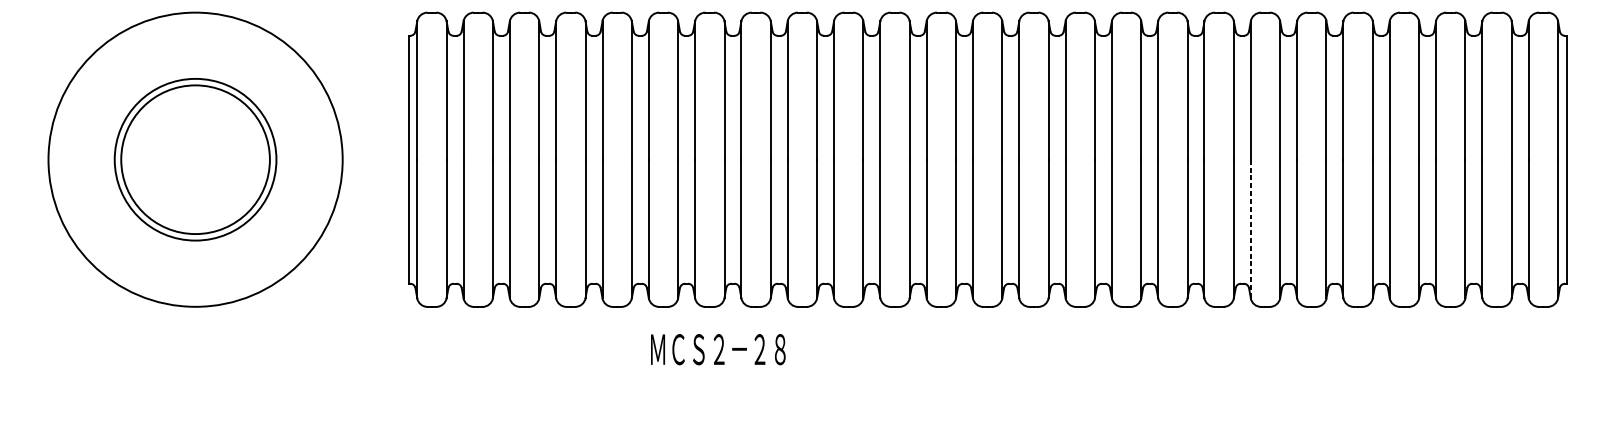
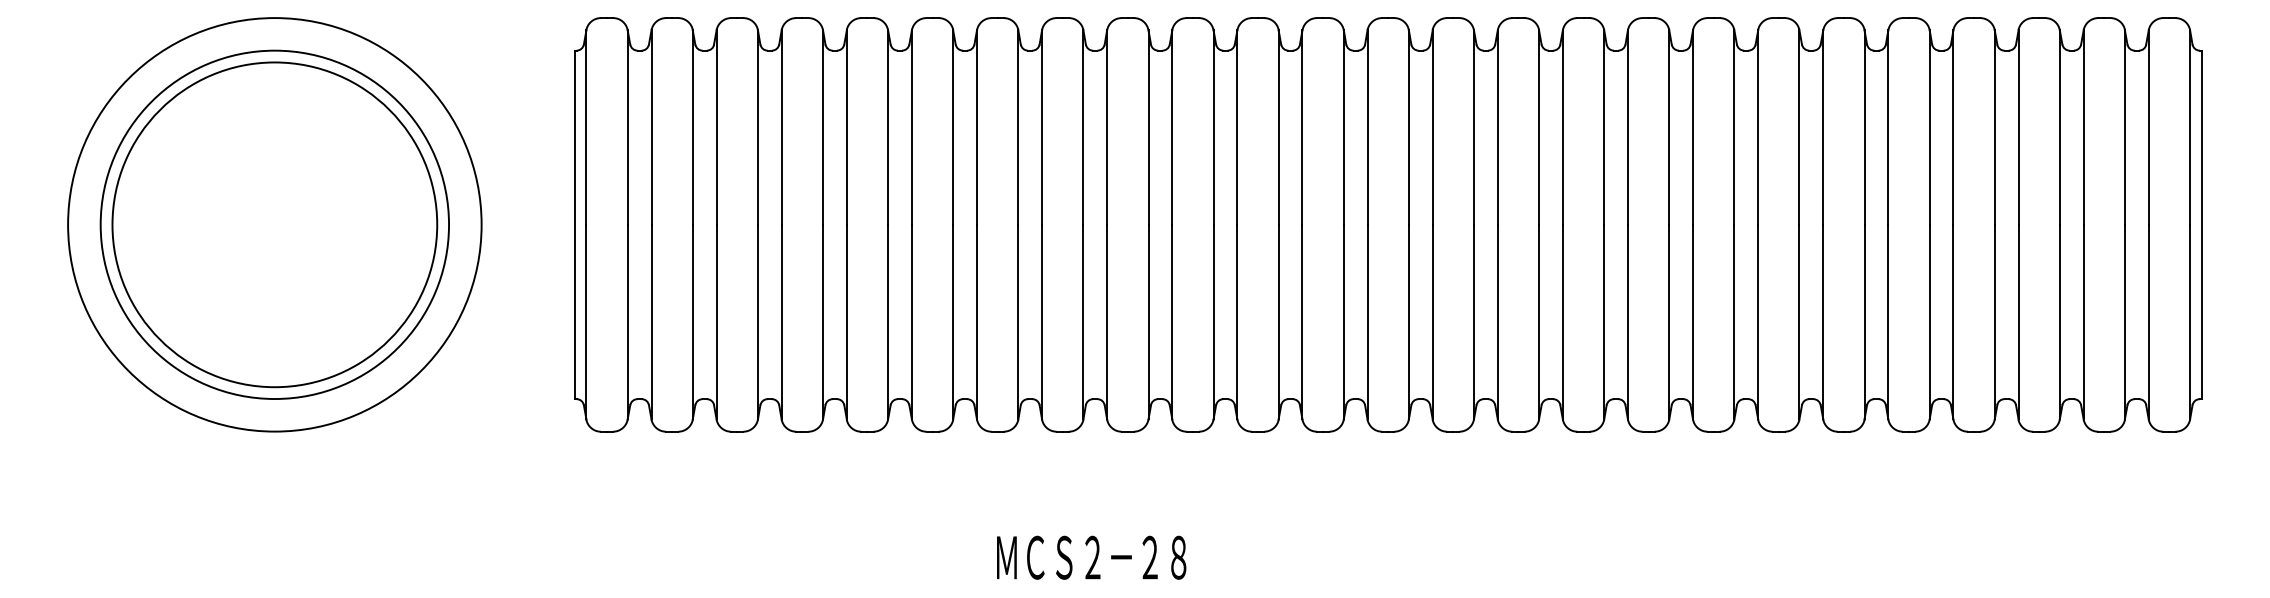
circle: (195, 159) -> (274, 224), size x1.43
circle: (195, 159) -> (274, 224), size x1.67
line: (1251, 229) -> (1758, 322), dashed -> solid
text: (718, 349) -> (1091, 557), moved

